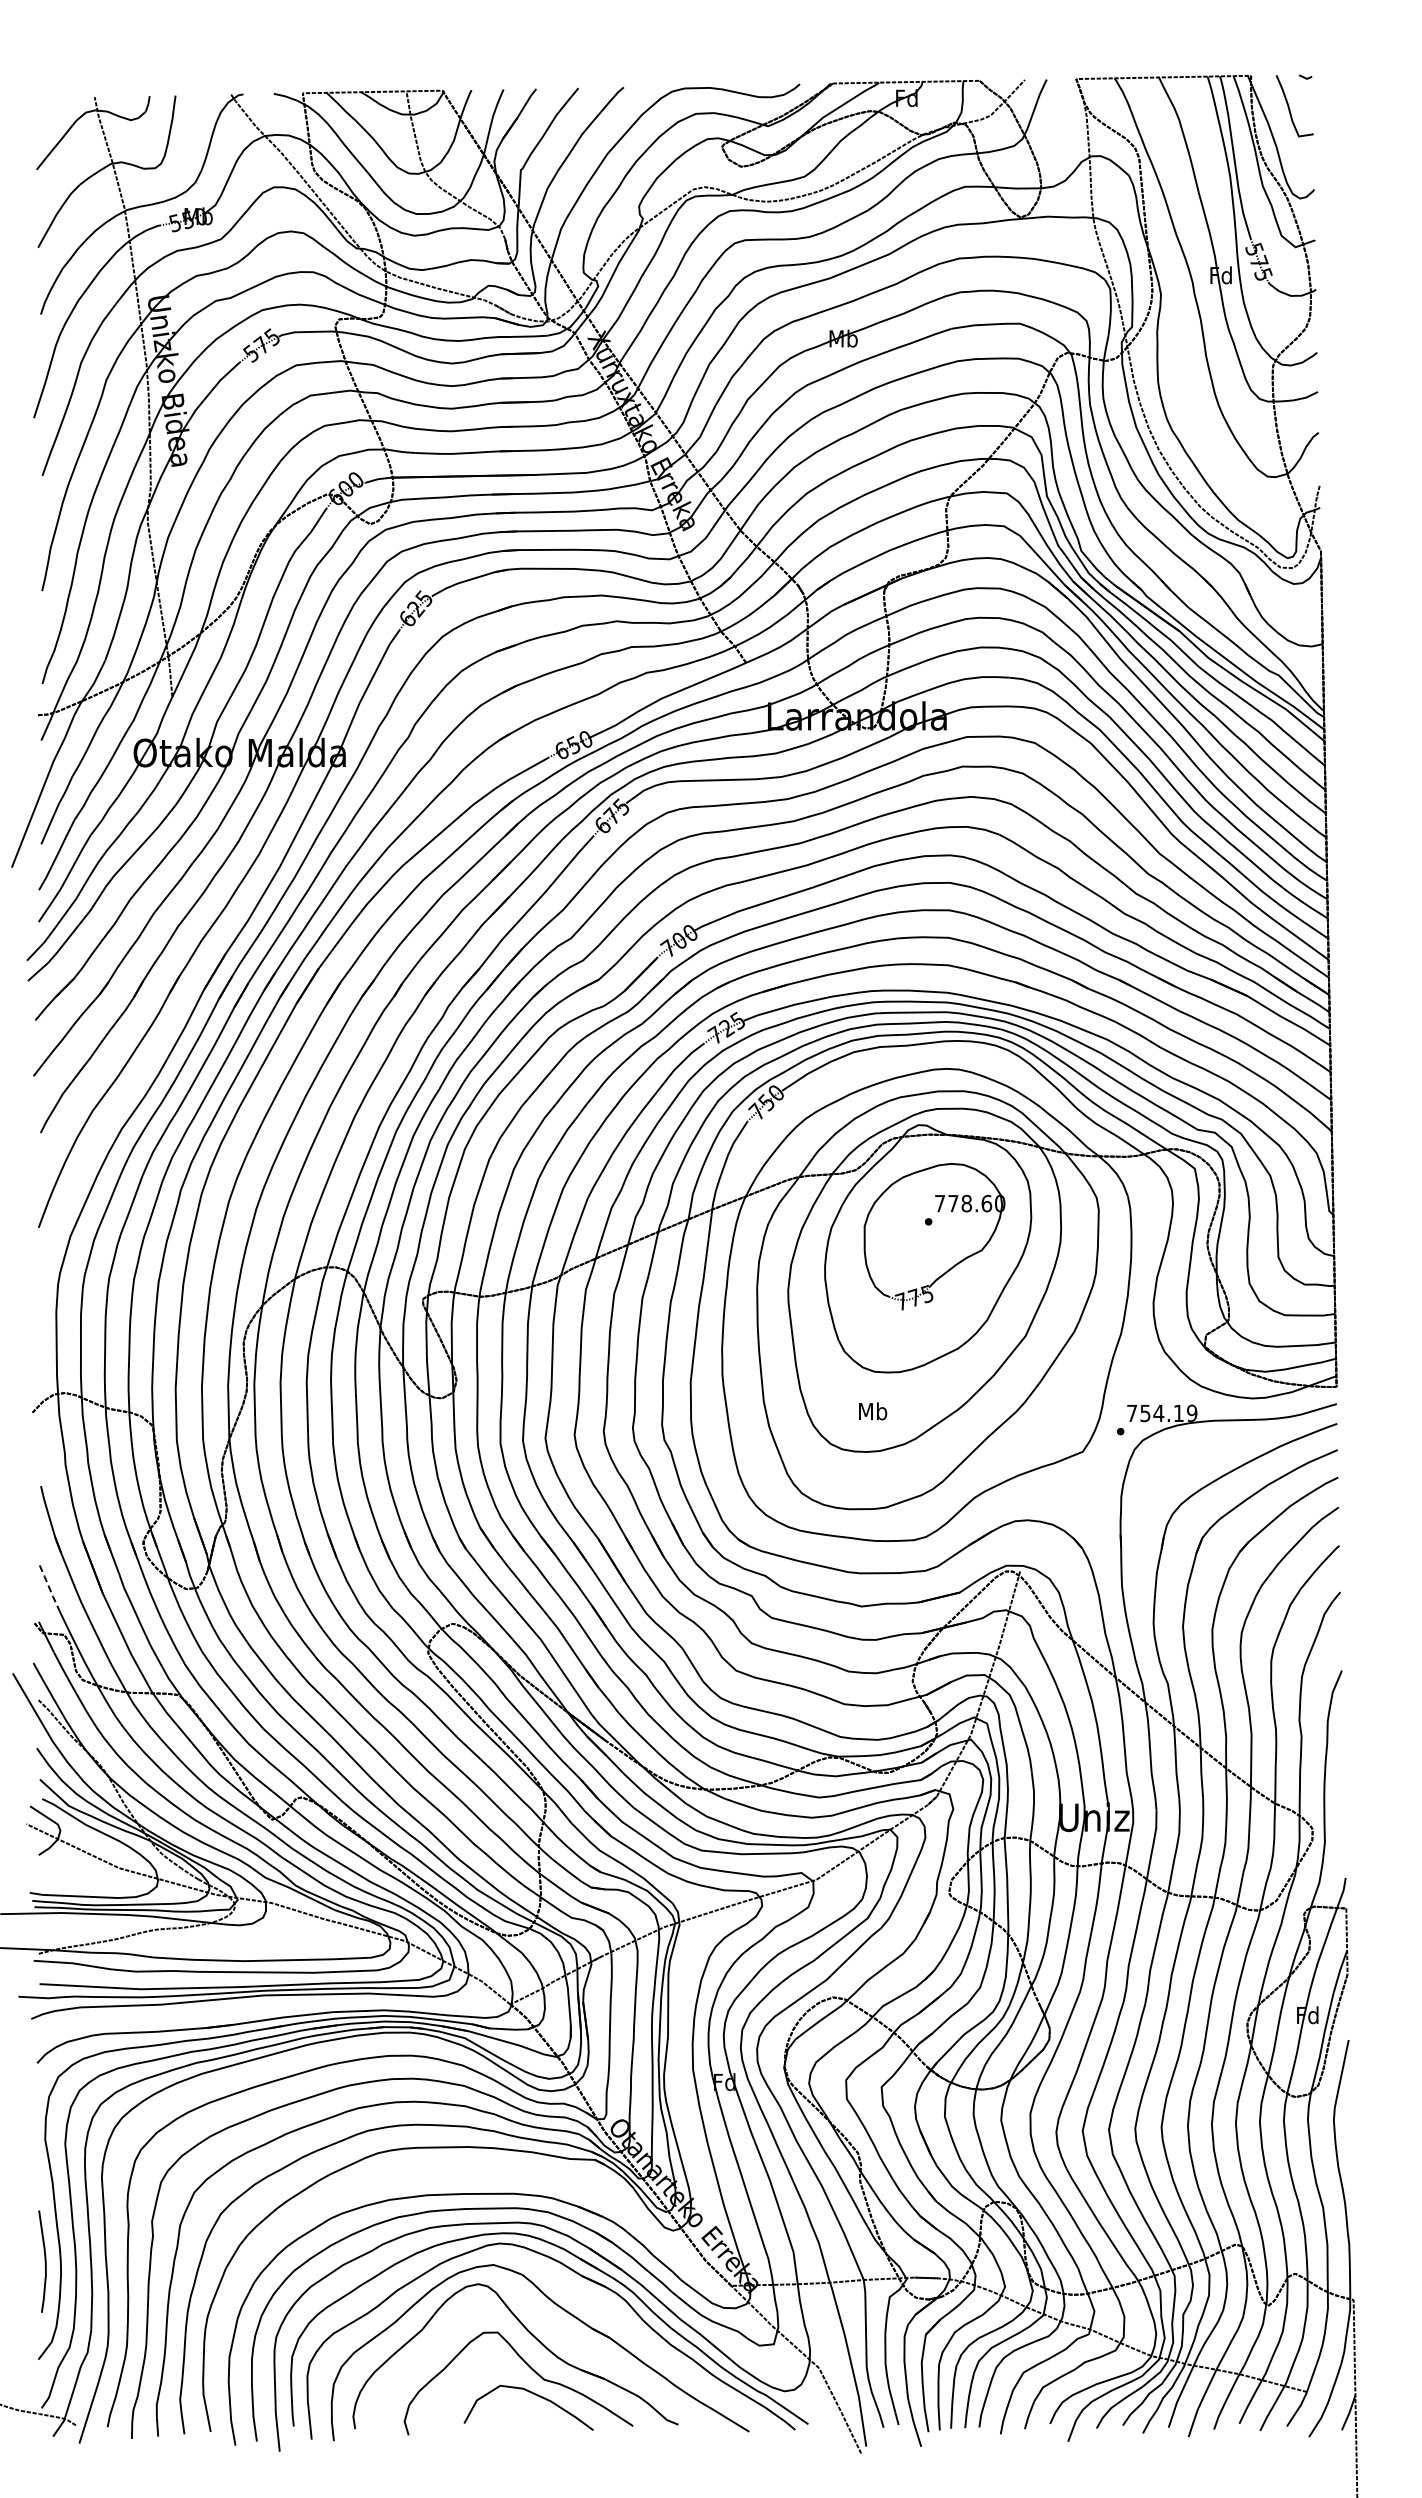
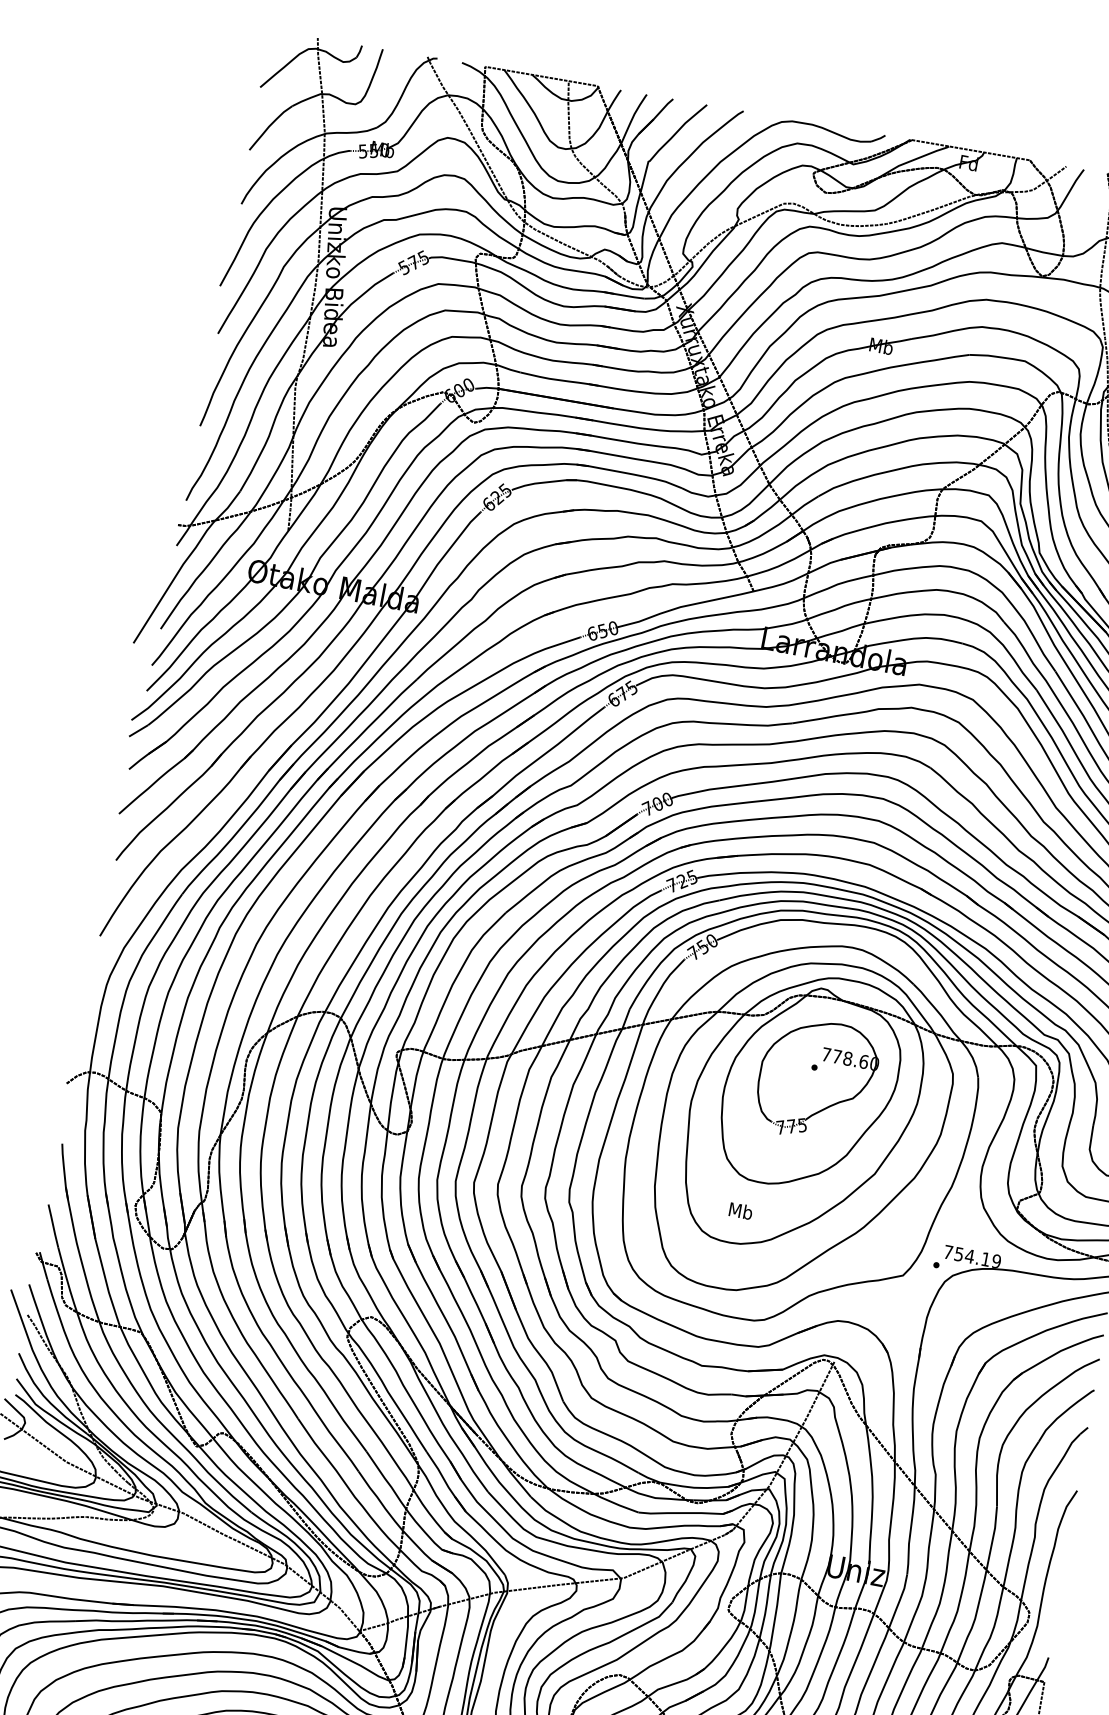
line: (48, 1586) -> (52, 1225), dashed -> solid

